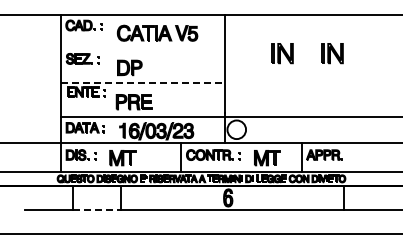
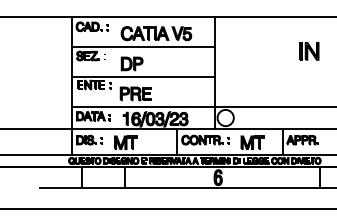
line: (142, 48) -> (143, 46), added
part: (282, 53) -> (265, 51), removed
line: (143, 82) -> (144, 76), dashed -> solid
line: (97, 210) -> (103, 188), dashed -> solid

